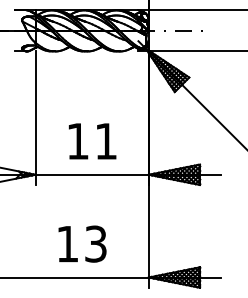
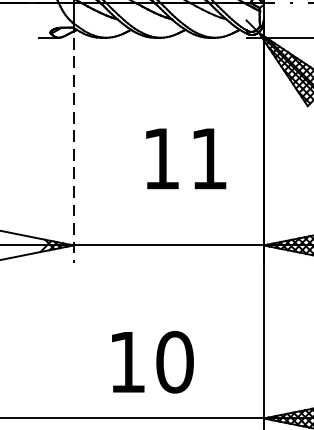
line: (35, 118) -> (73, 150), solid -> dashed
text: (92, 141) -> (185, 159), moved
text: (96, 243) -> (175, 361), 13 -> 10

